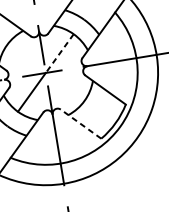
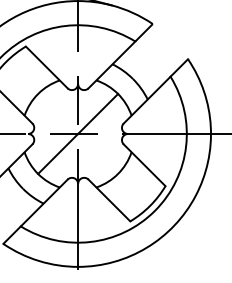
line: (59, 54) -> (97, 114), dashed -> solid
line: (81, 124) -> (109, 200), dashed -> solid

